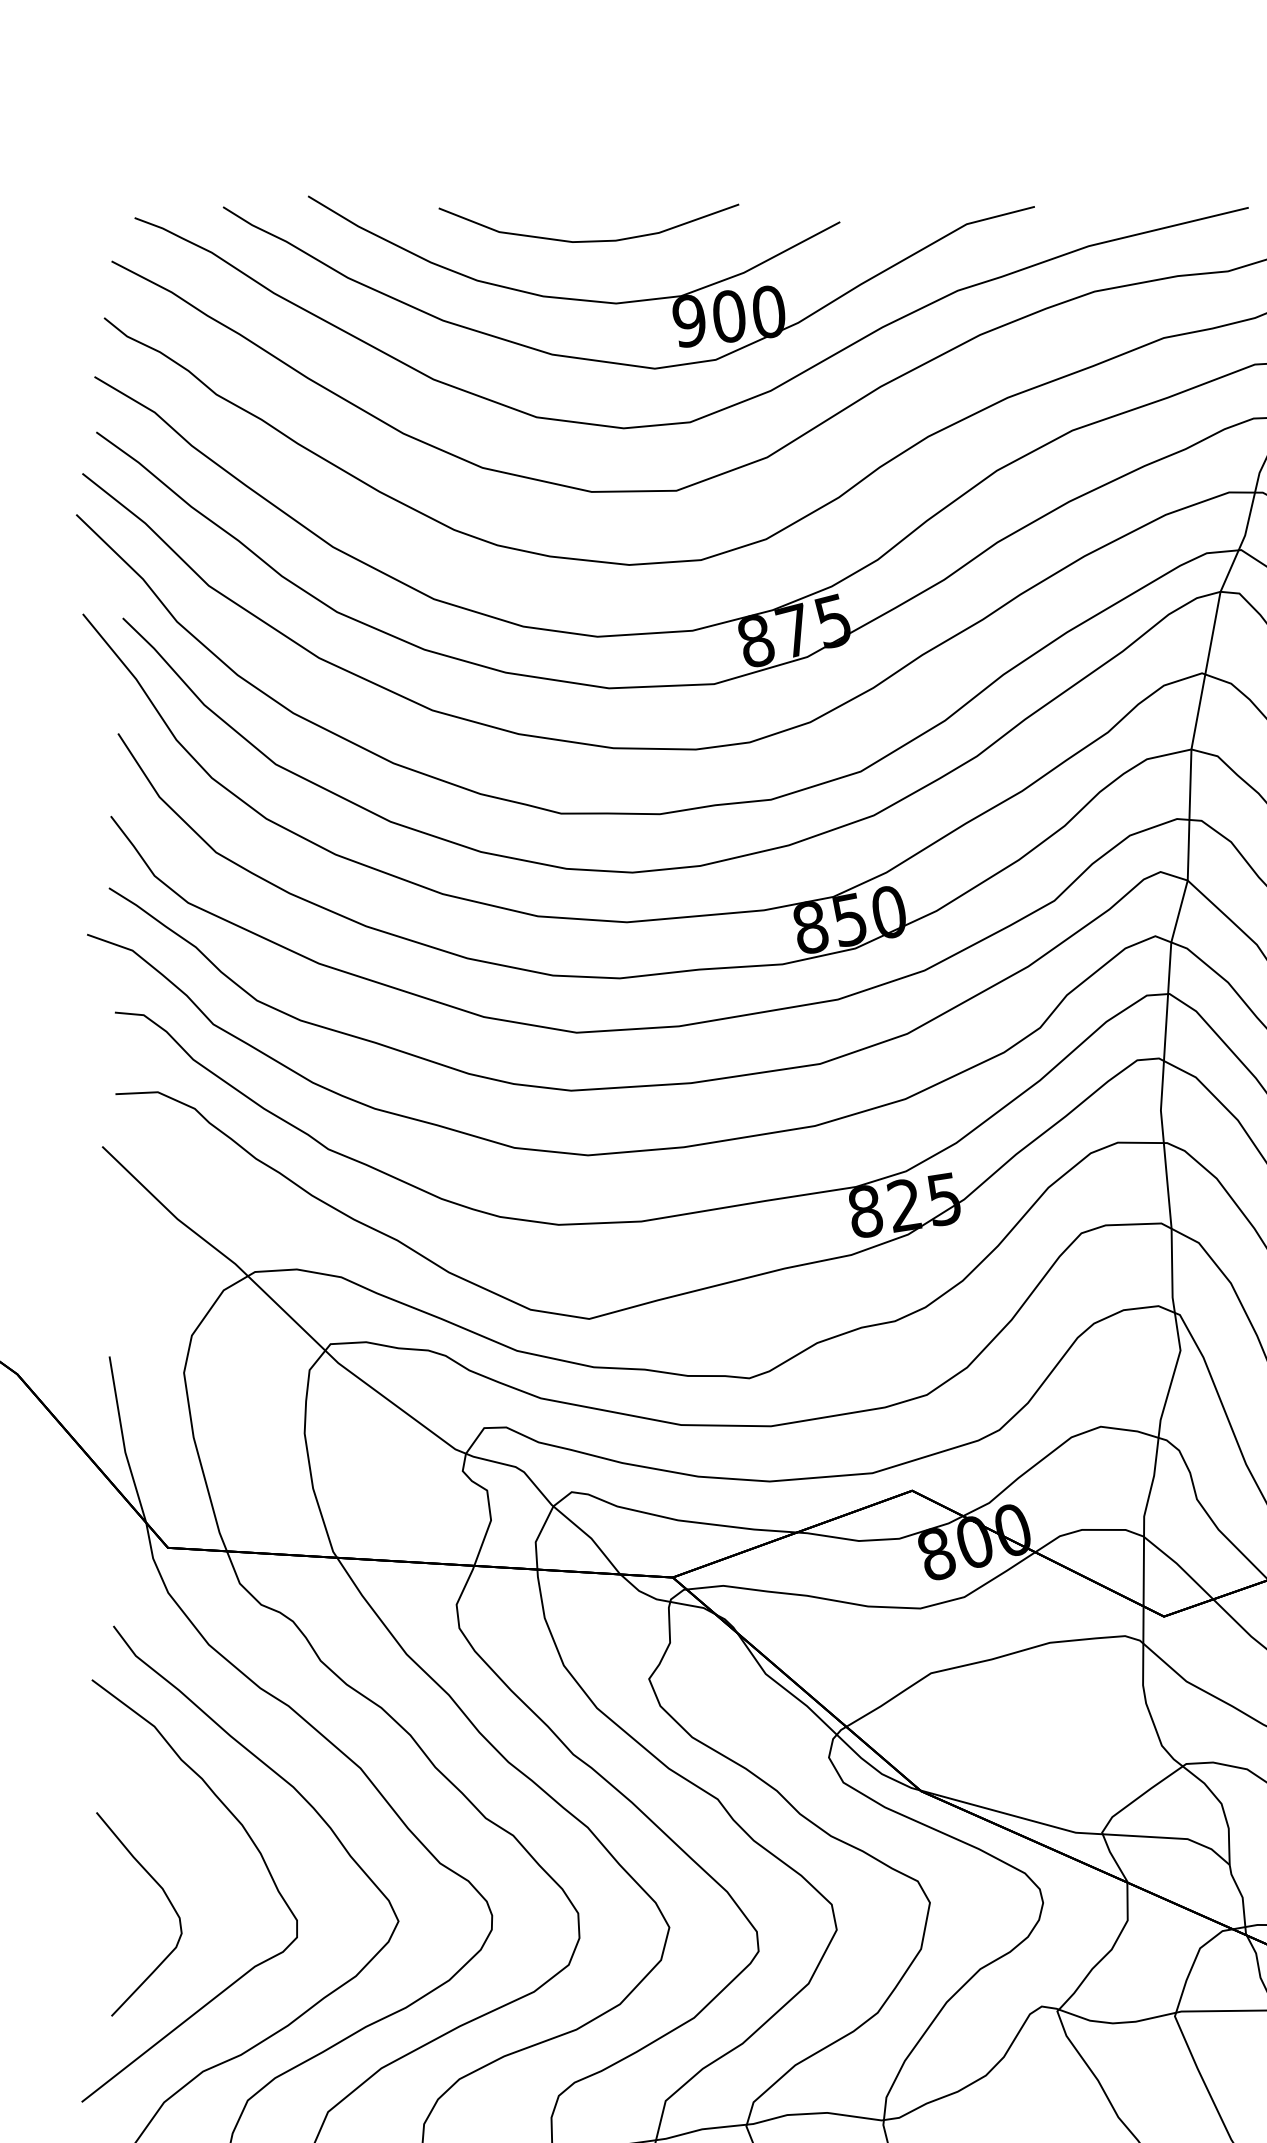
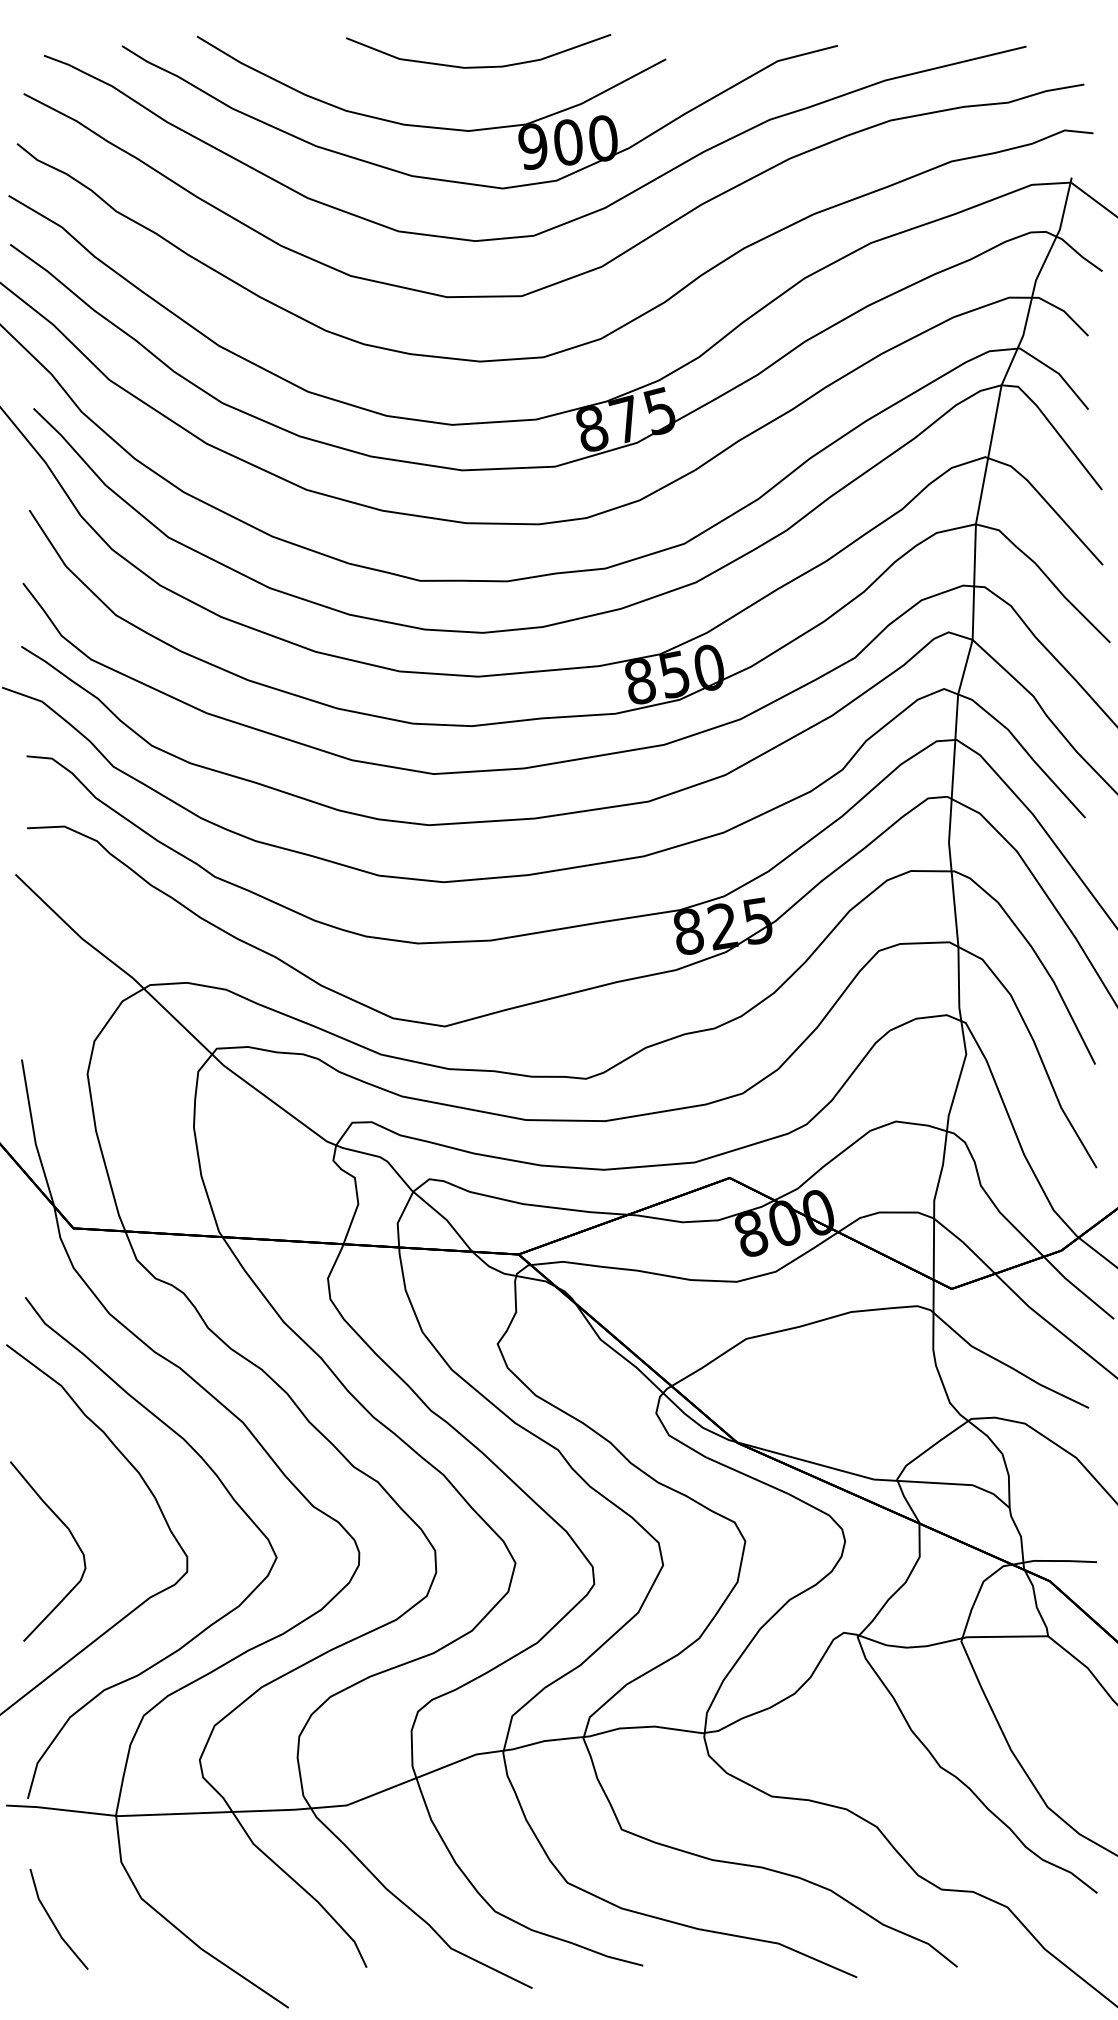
part: (588, 240) -> (478, 66), moved

